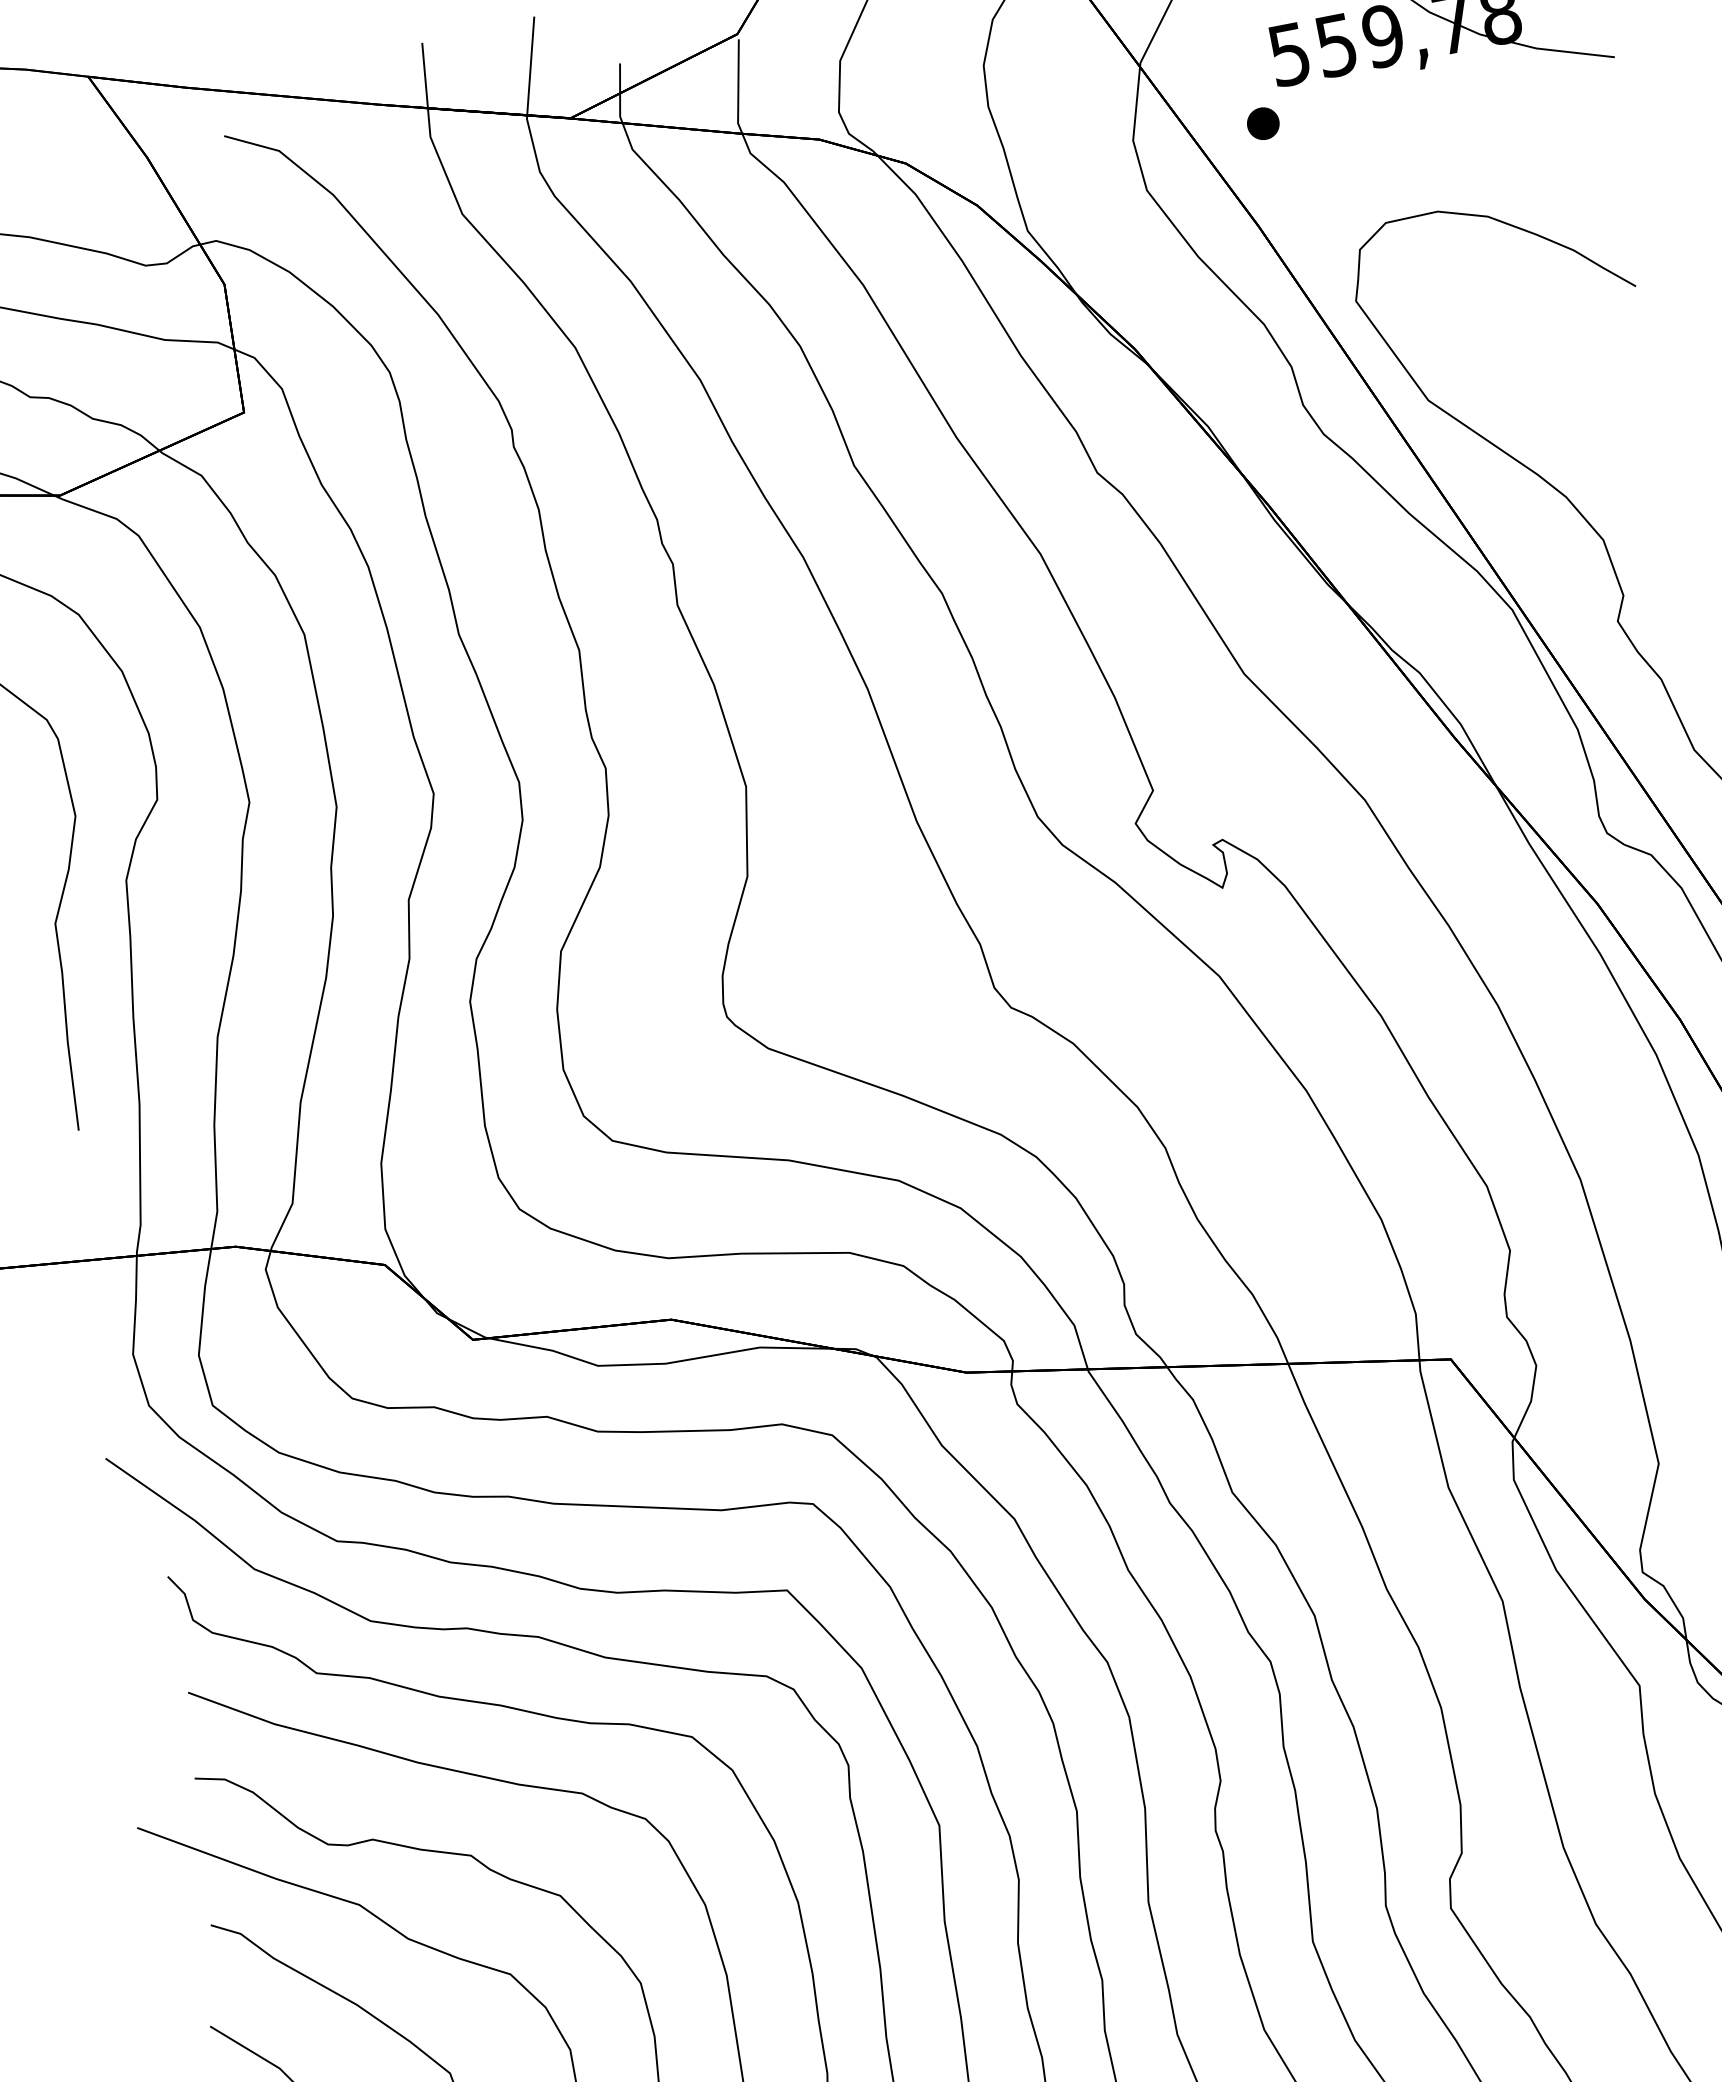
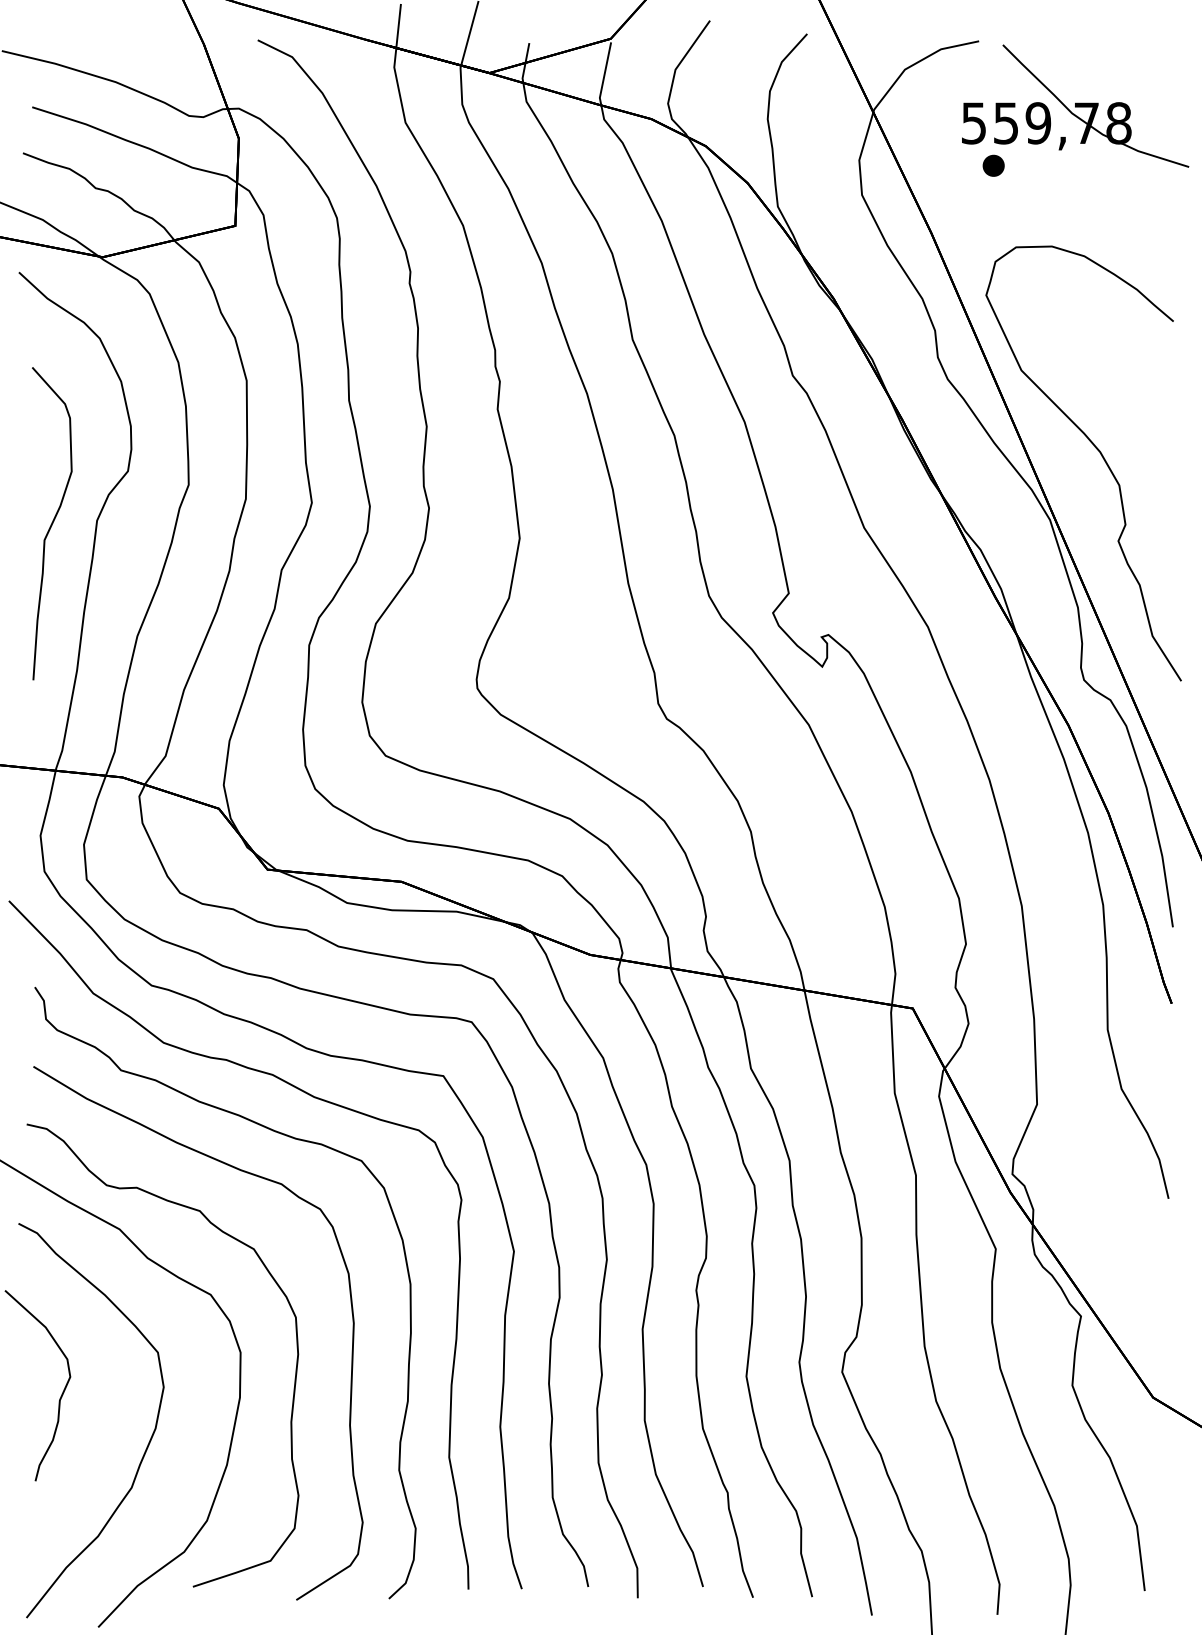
part: (1262, 123) -> (993, 165), moved

